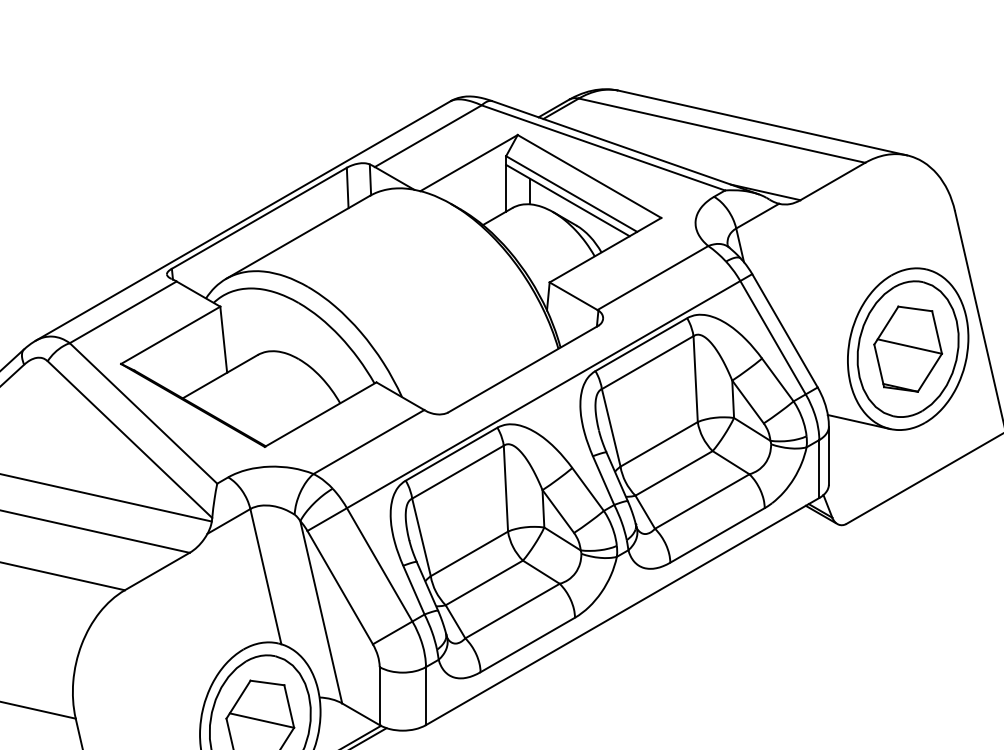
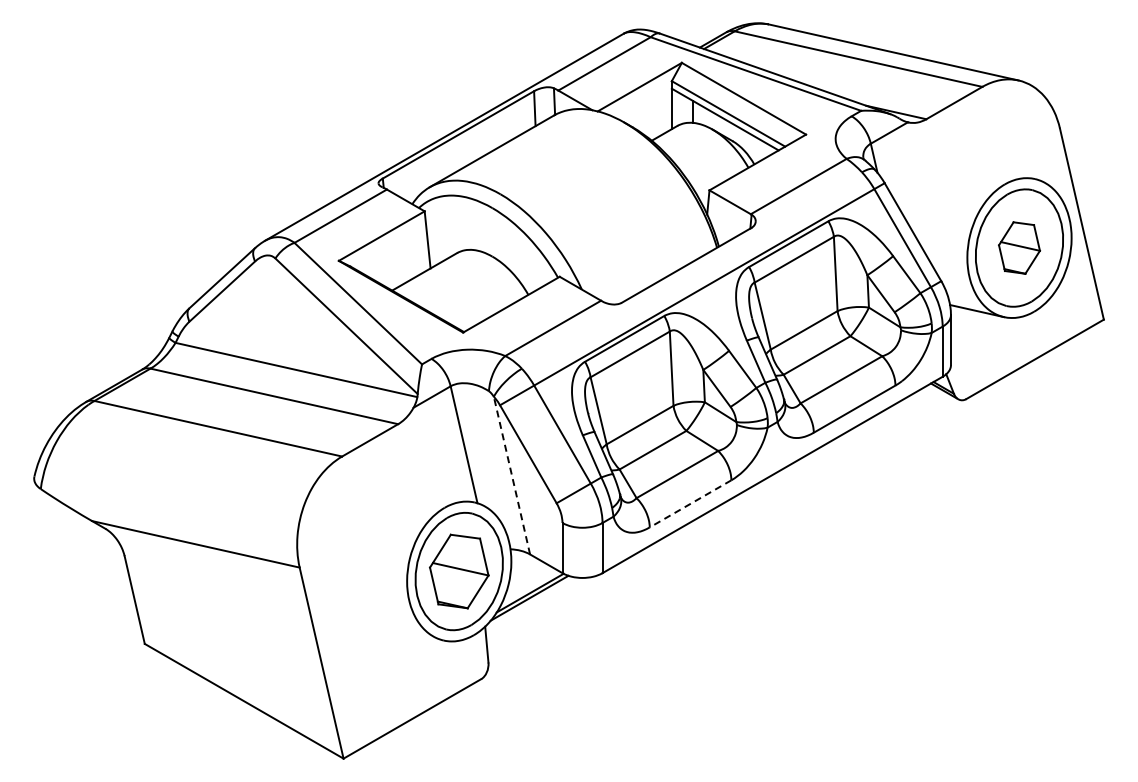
part: (908, 348) -> (1019, 247), size x0.7
line: (320, 612) -> (511, 475), solid -> dashed
line: (527, 645) -> (690, 504), solid -> dashed

